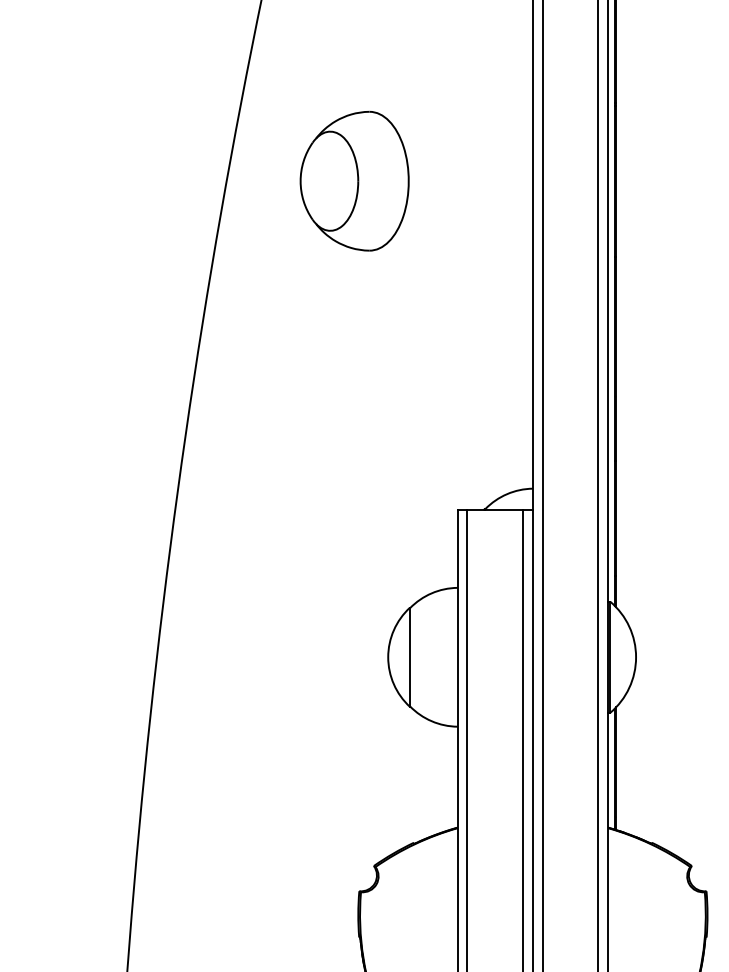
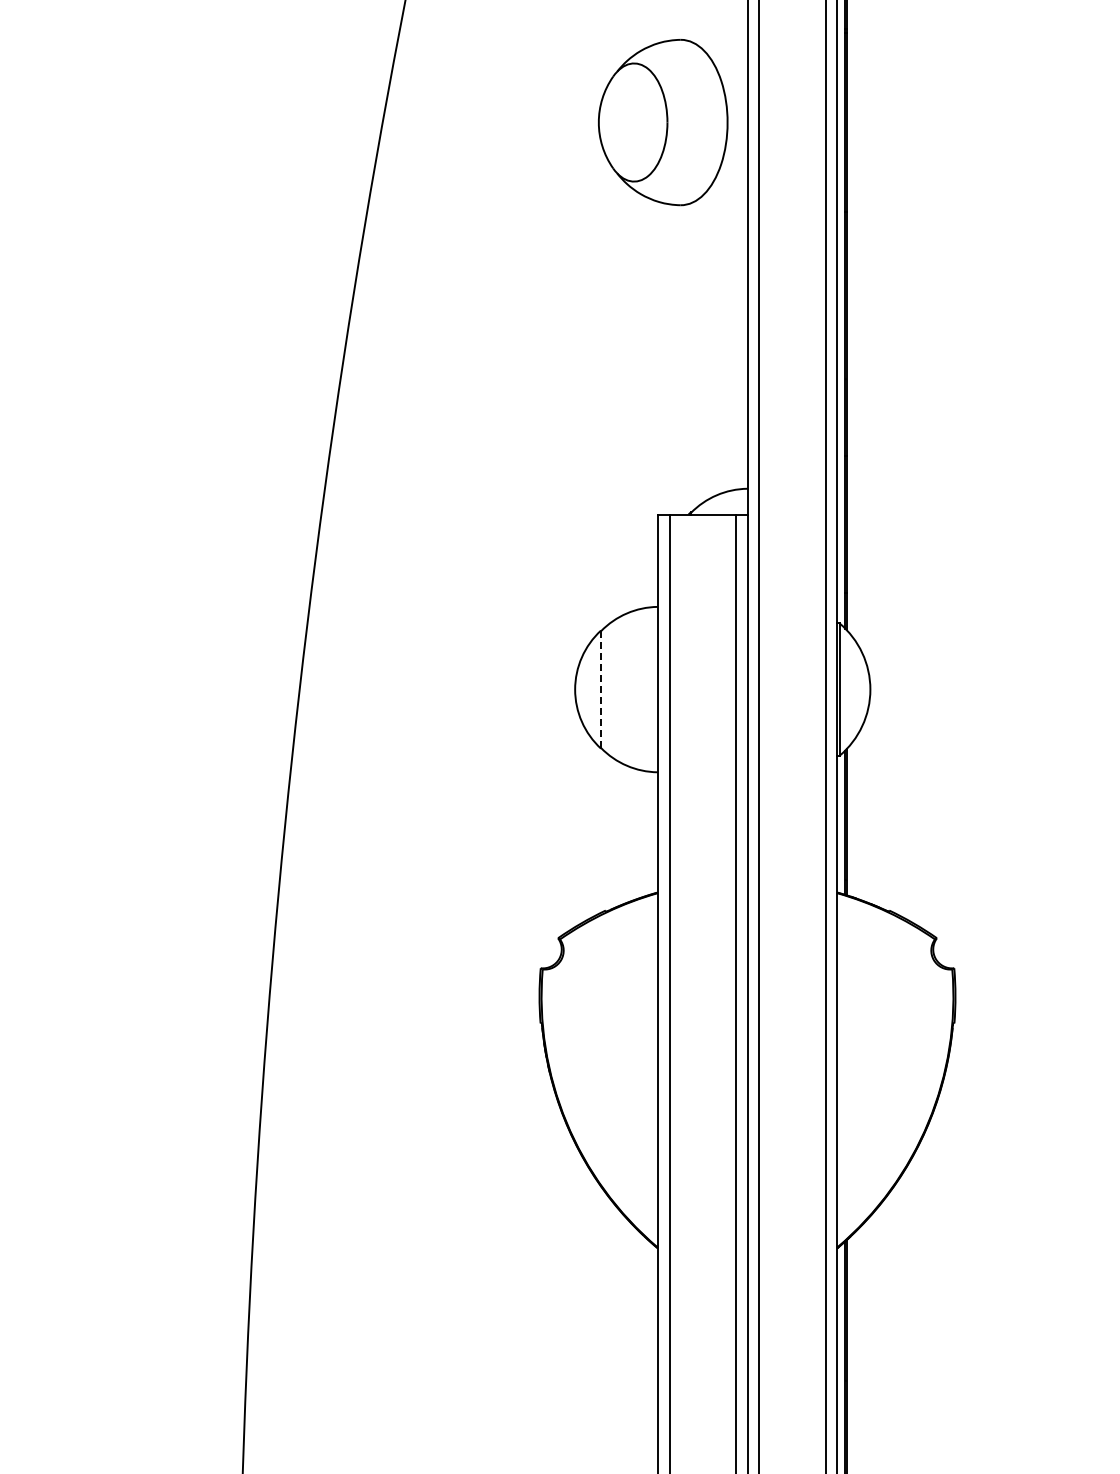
part: (354, 181) -> (663, 122), moved
line: (410, 658) -> (601, 690), solid -> dashed

